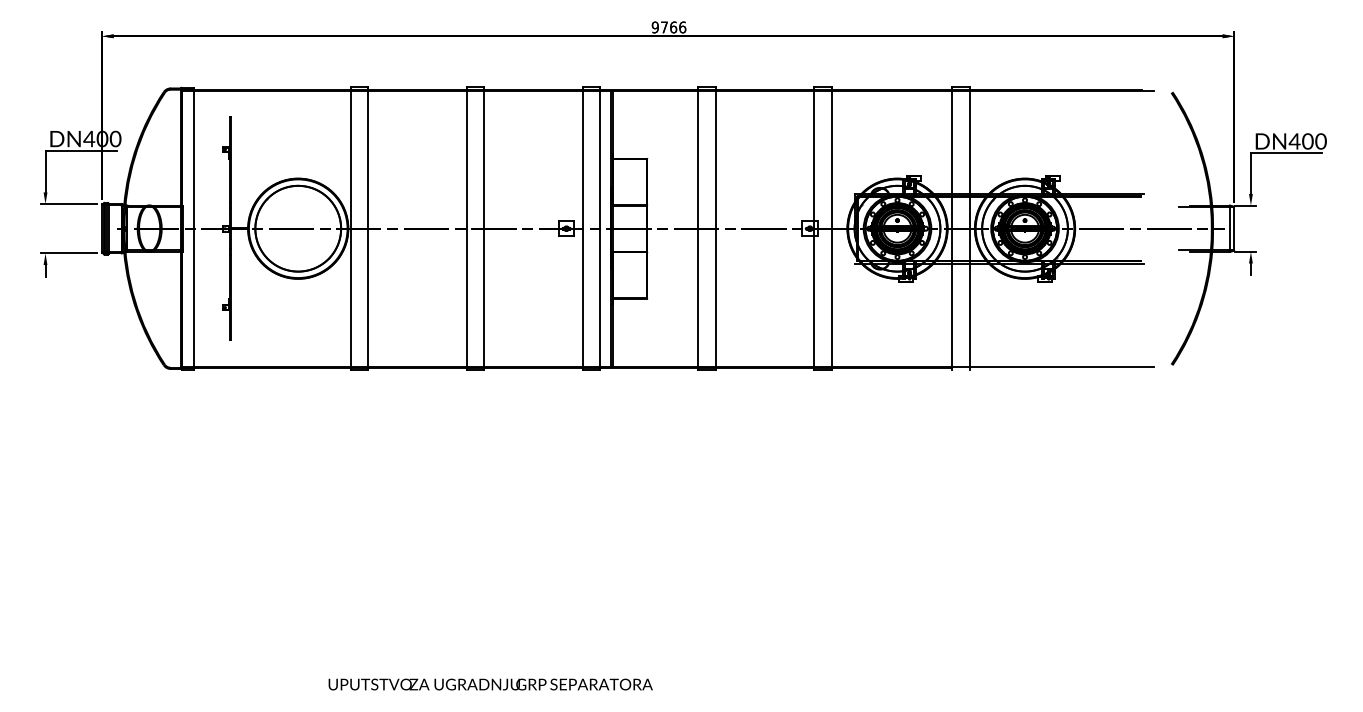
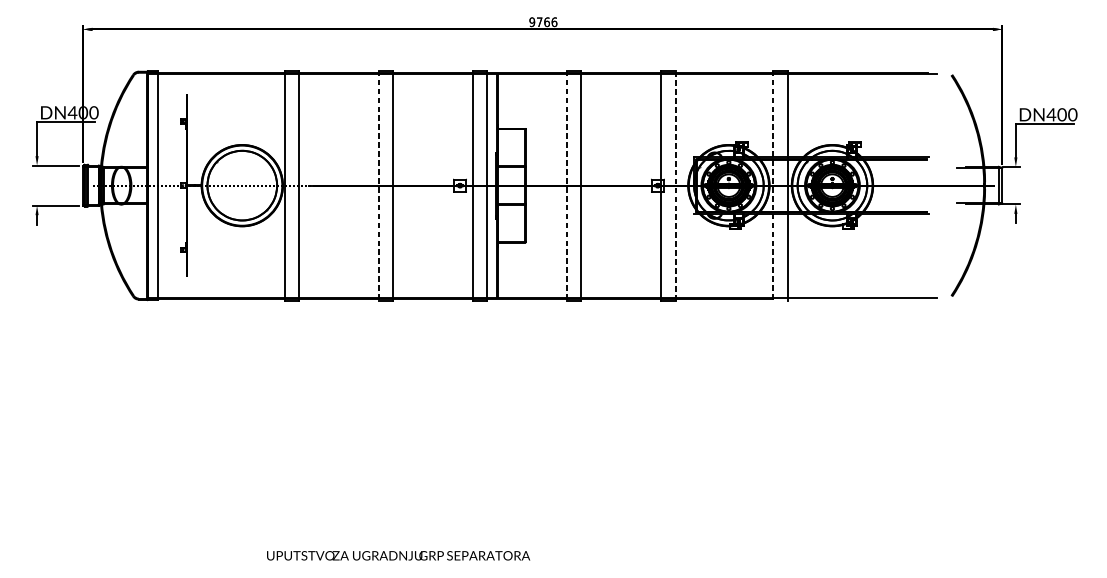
line: (831, 228) -> (675, 185), solid -> dashed
line: (466, 229) -> (378, 186), solid -> dashed
line: (698, 229) -> (567, 186), solid -> dashed
line: (952, 229) -> (773, 186), solid -> dashed

